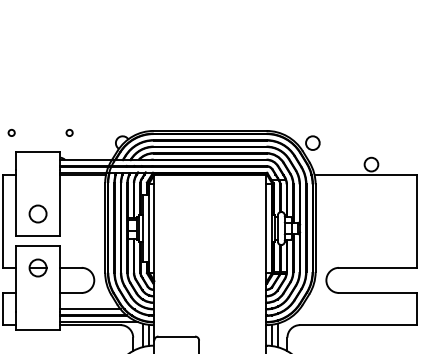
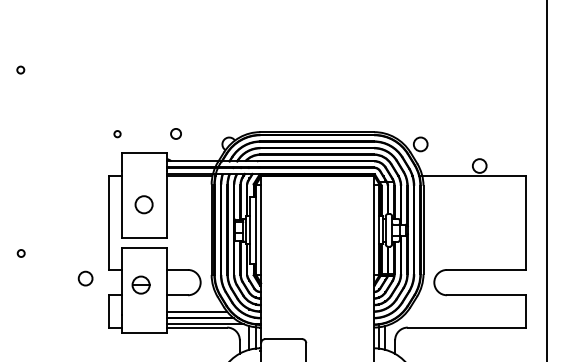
circle: (69, 133) -> (175, 134), size x1.6
circle: (37, 213) -> (143, 204), moved
part: (37, 267) -> (140, 284), moved

